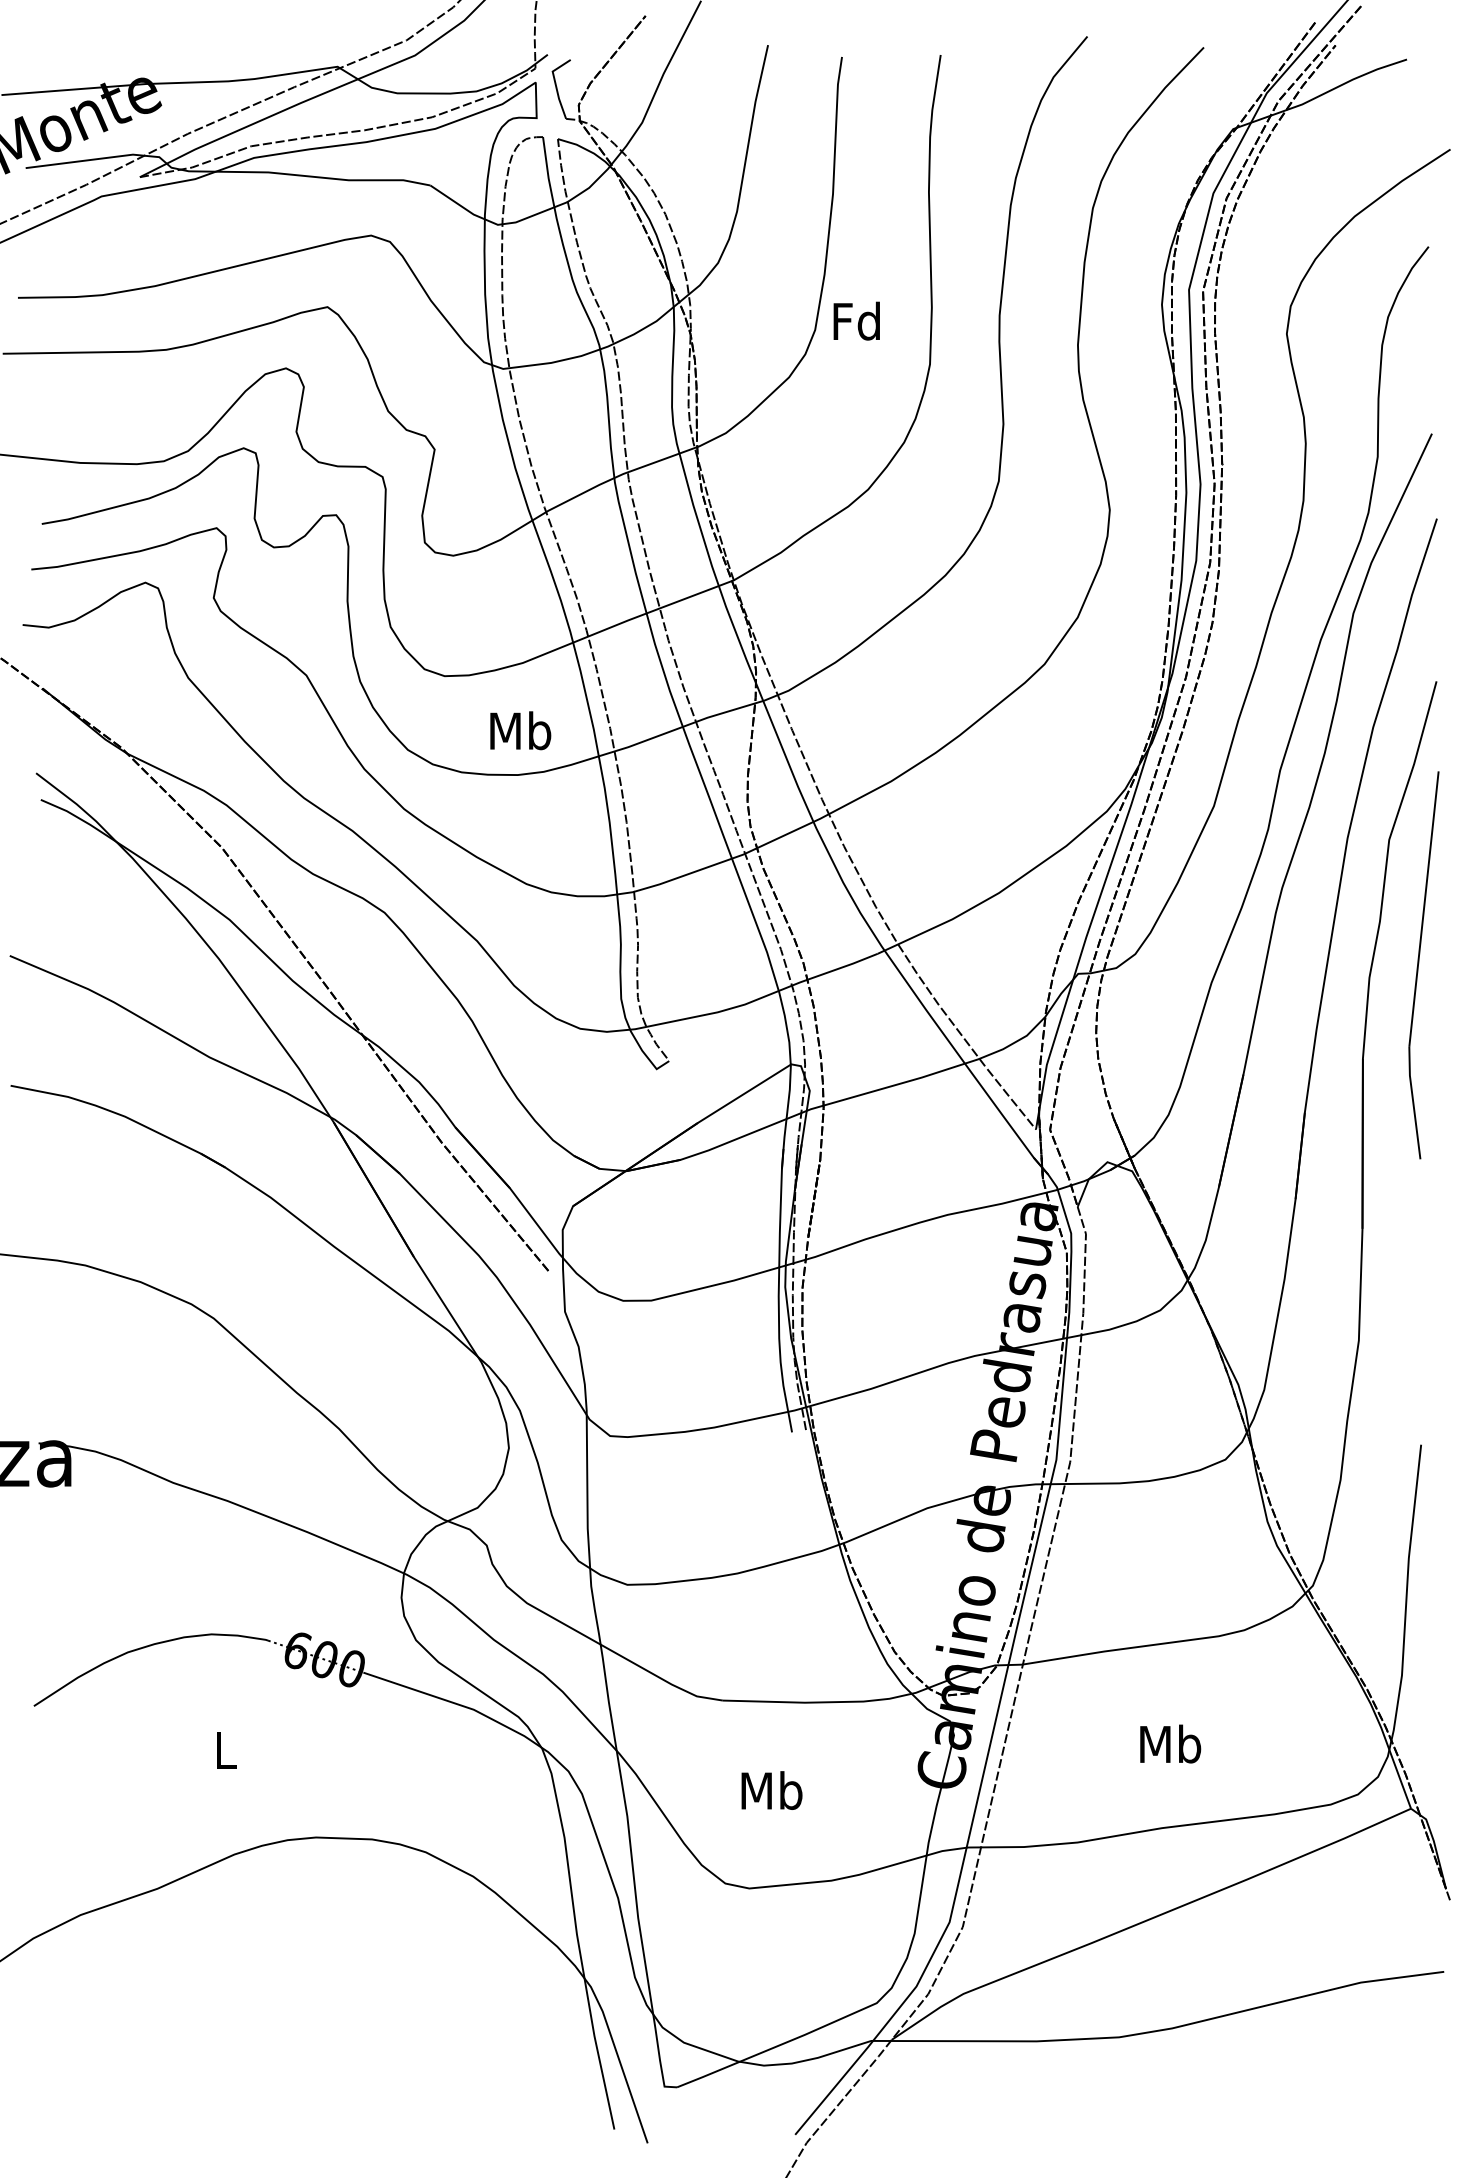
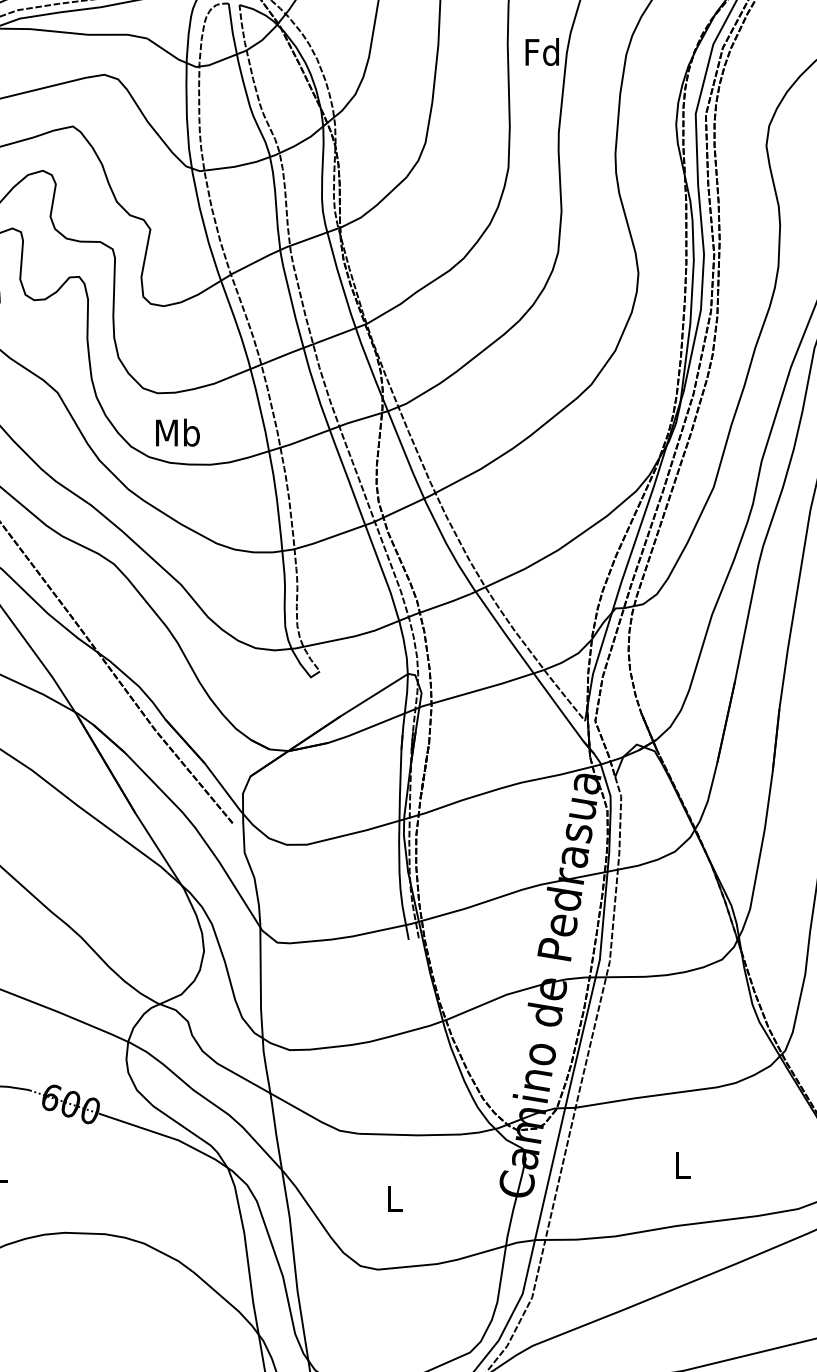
text: (856, 320) -> (542, 51), moved
text: (520, 730) -> (177, 432), moved
text: (1170, 1743) -> (682, 1164), Mb -> L
text: (771, 1790) -> (393, 1198), Mb -> L

